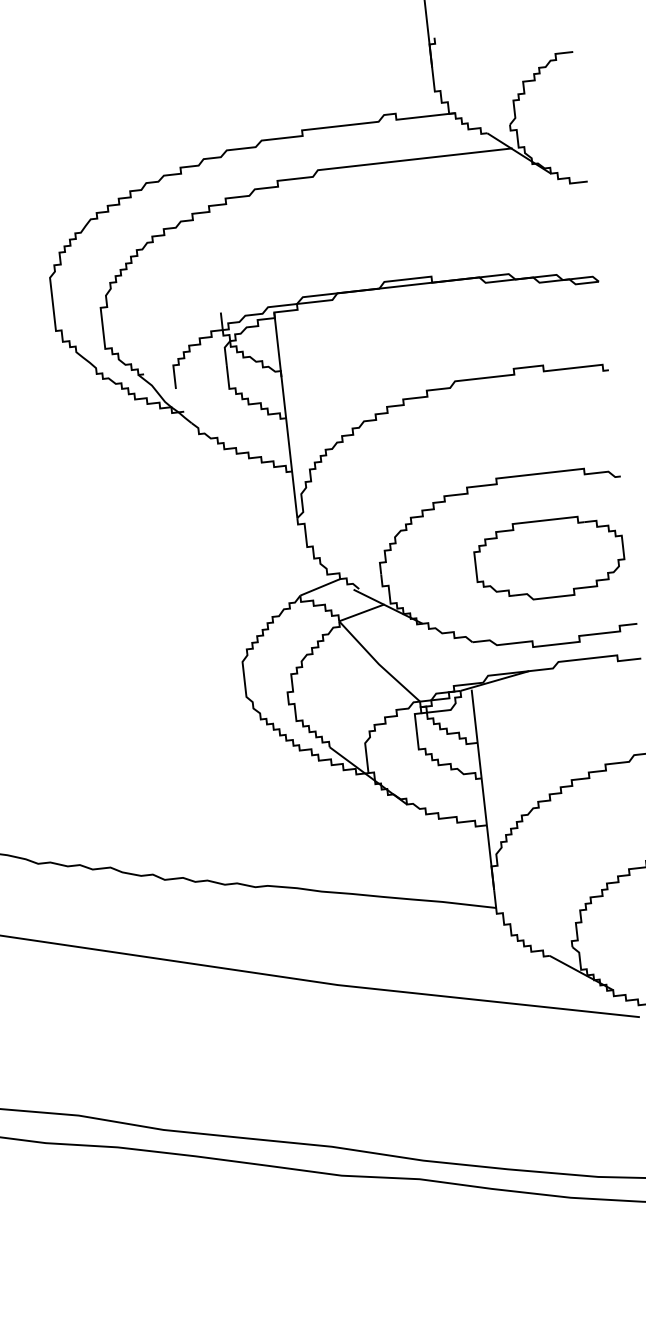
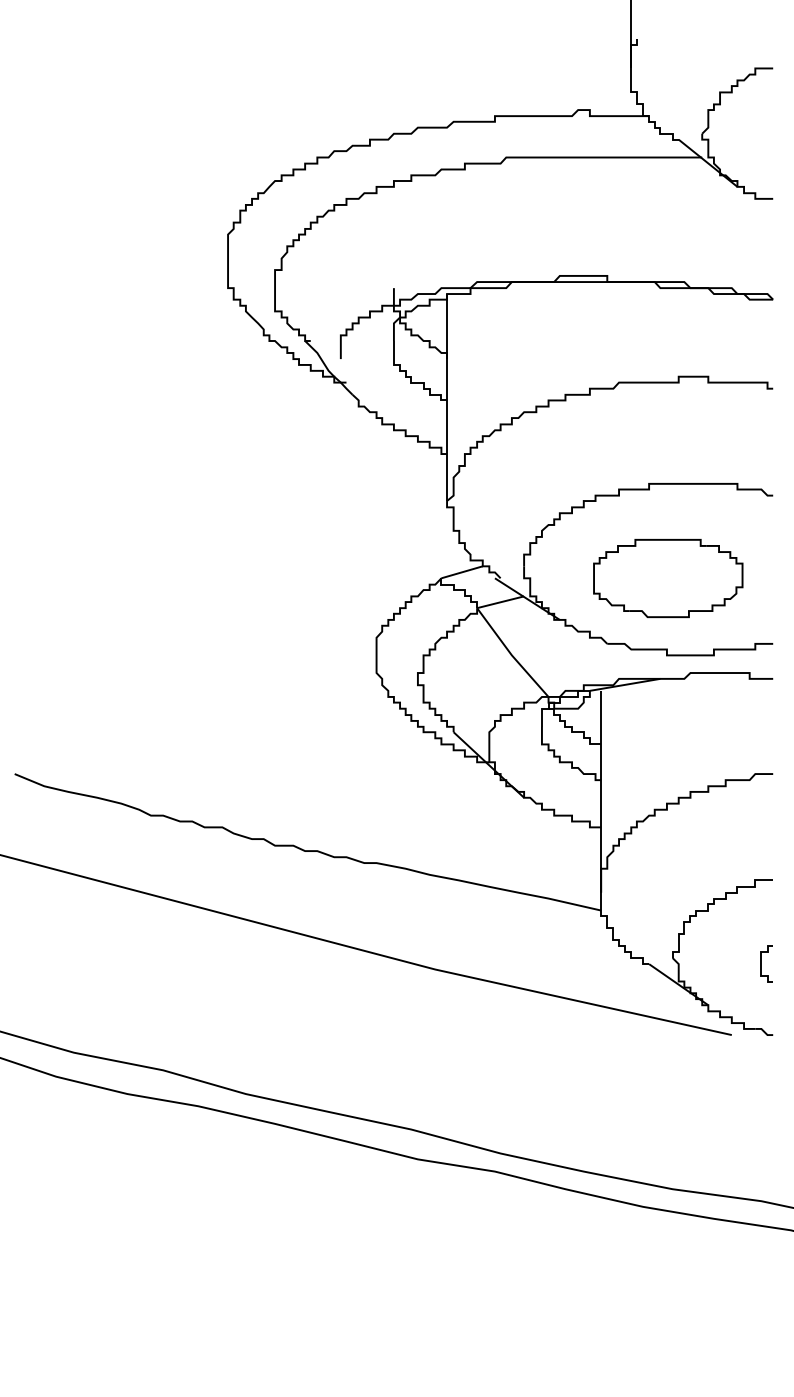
part: (549, 558) -> (668, 578), moved

